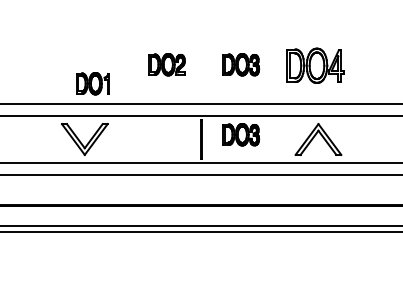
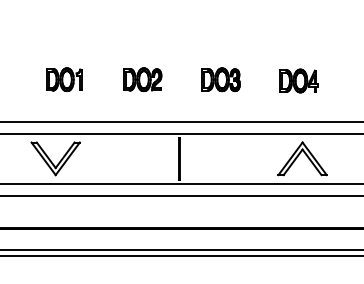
part: (315, 65) -> (299, 80), size x0.62
part: (92, 83) -> (63, 79), moved
part: (241, 134) -> (221, 153), removed

